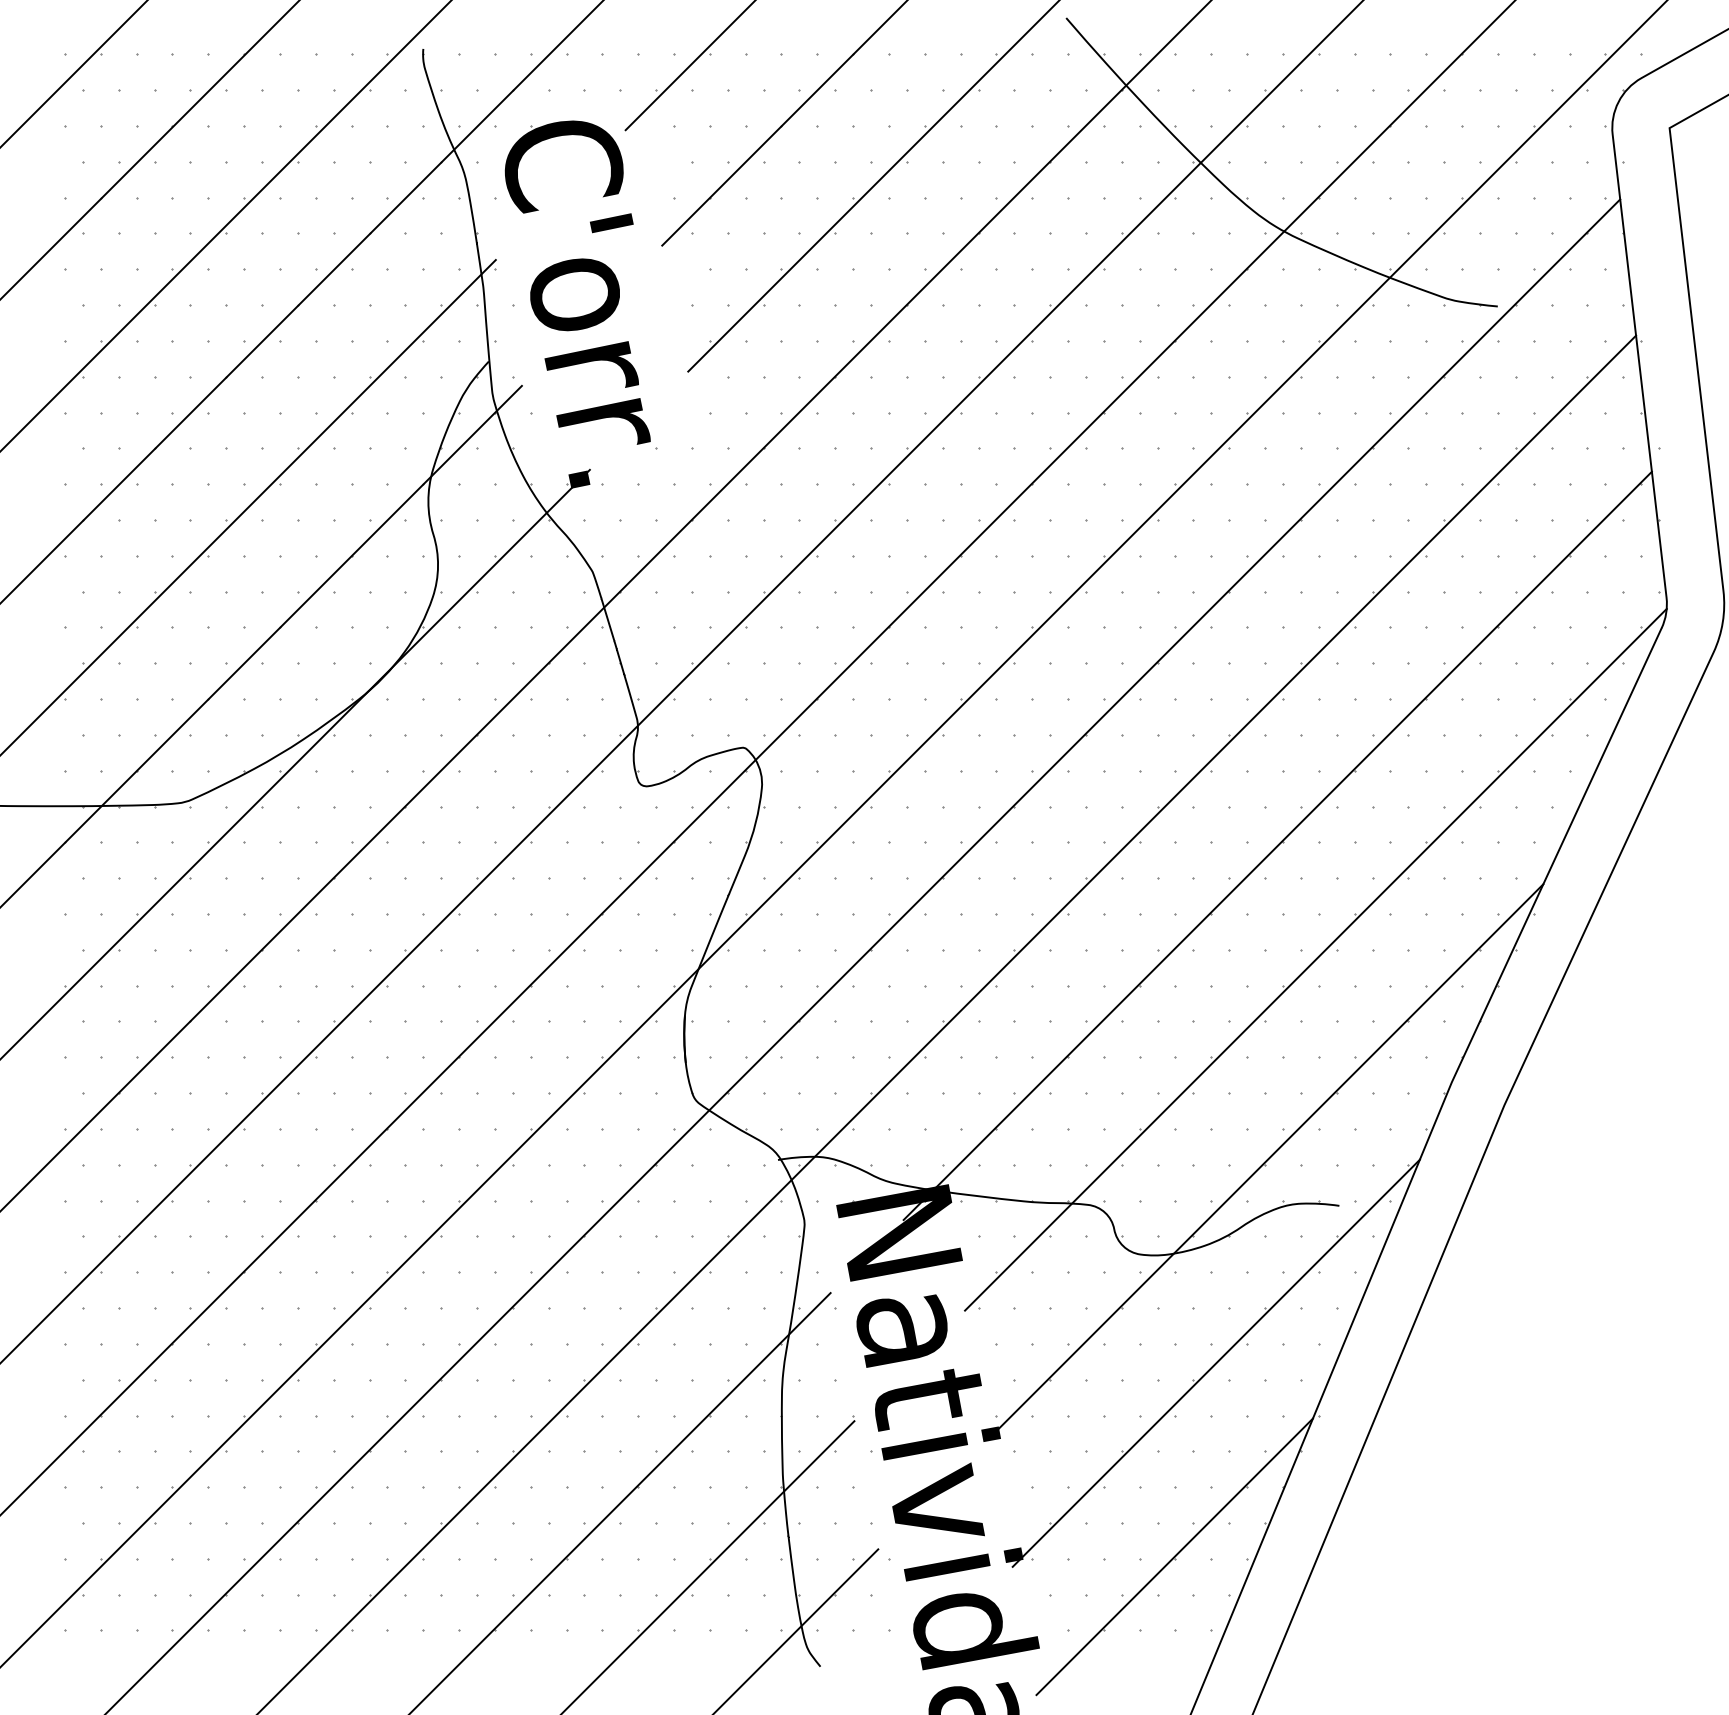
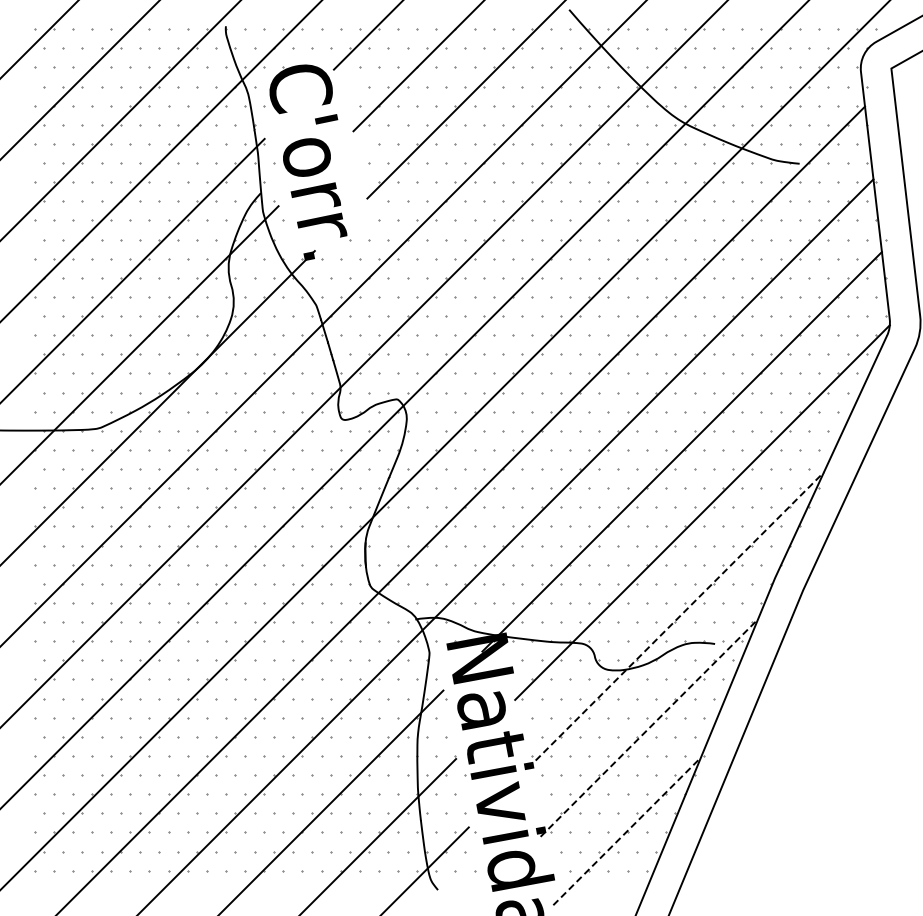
line: (1267, 1159) -> (676, 619), solid -> dashed
line: (1216, 1364) -> (649, 728), solid -> dashed
line: (1175, 1556) -> (627, 831), solid -> dashed

